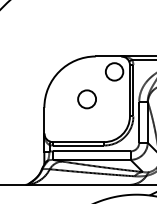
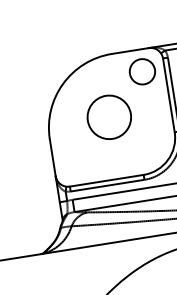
circle: (86, 99) -> (108, 117), size x1.67

